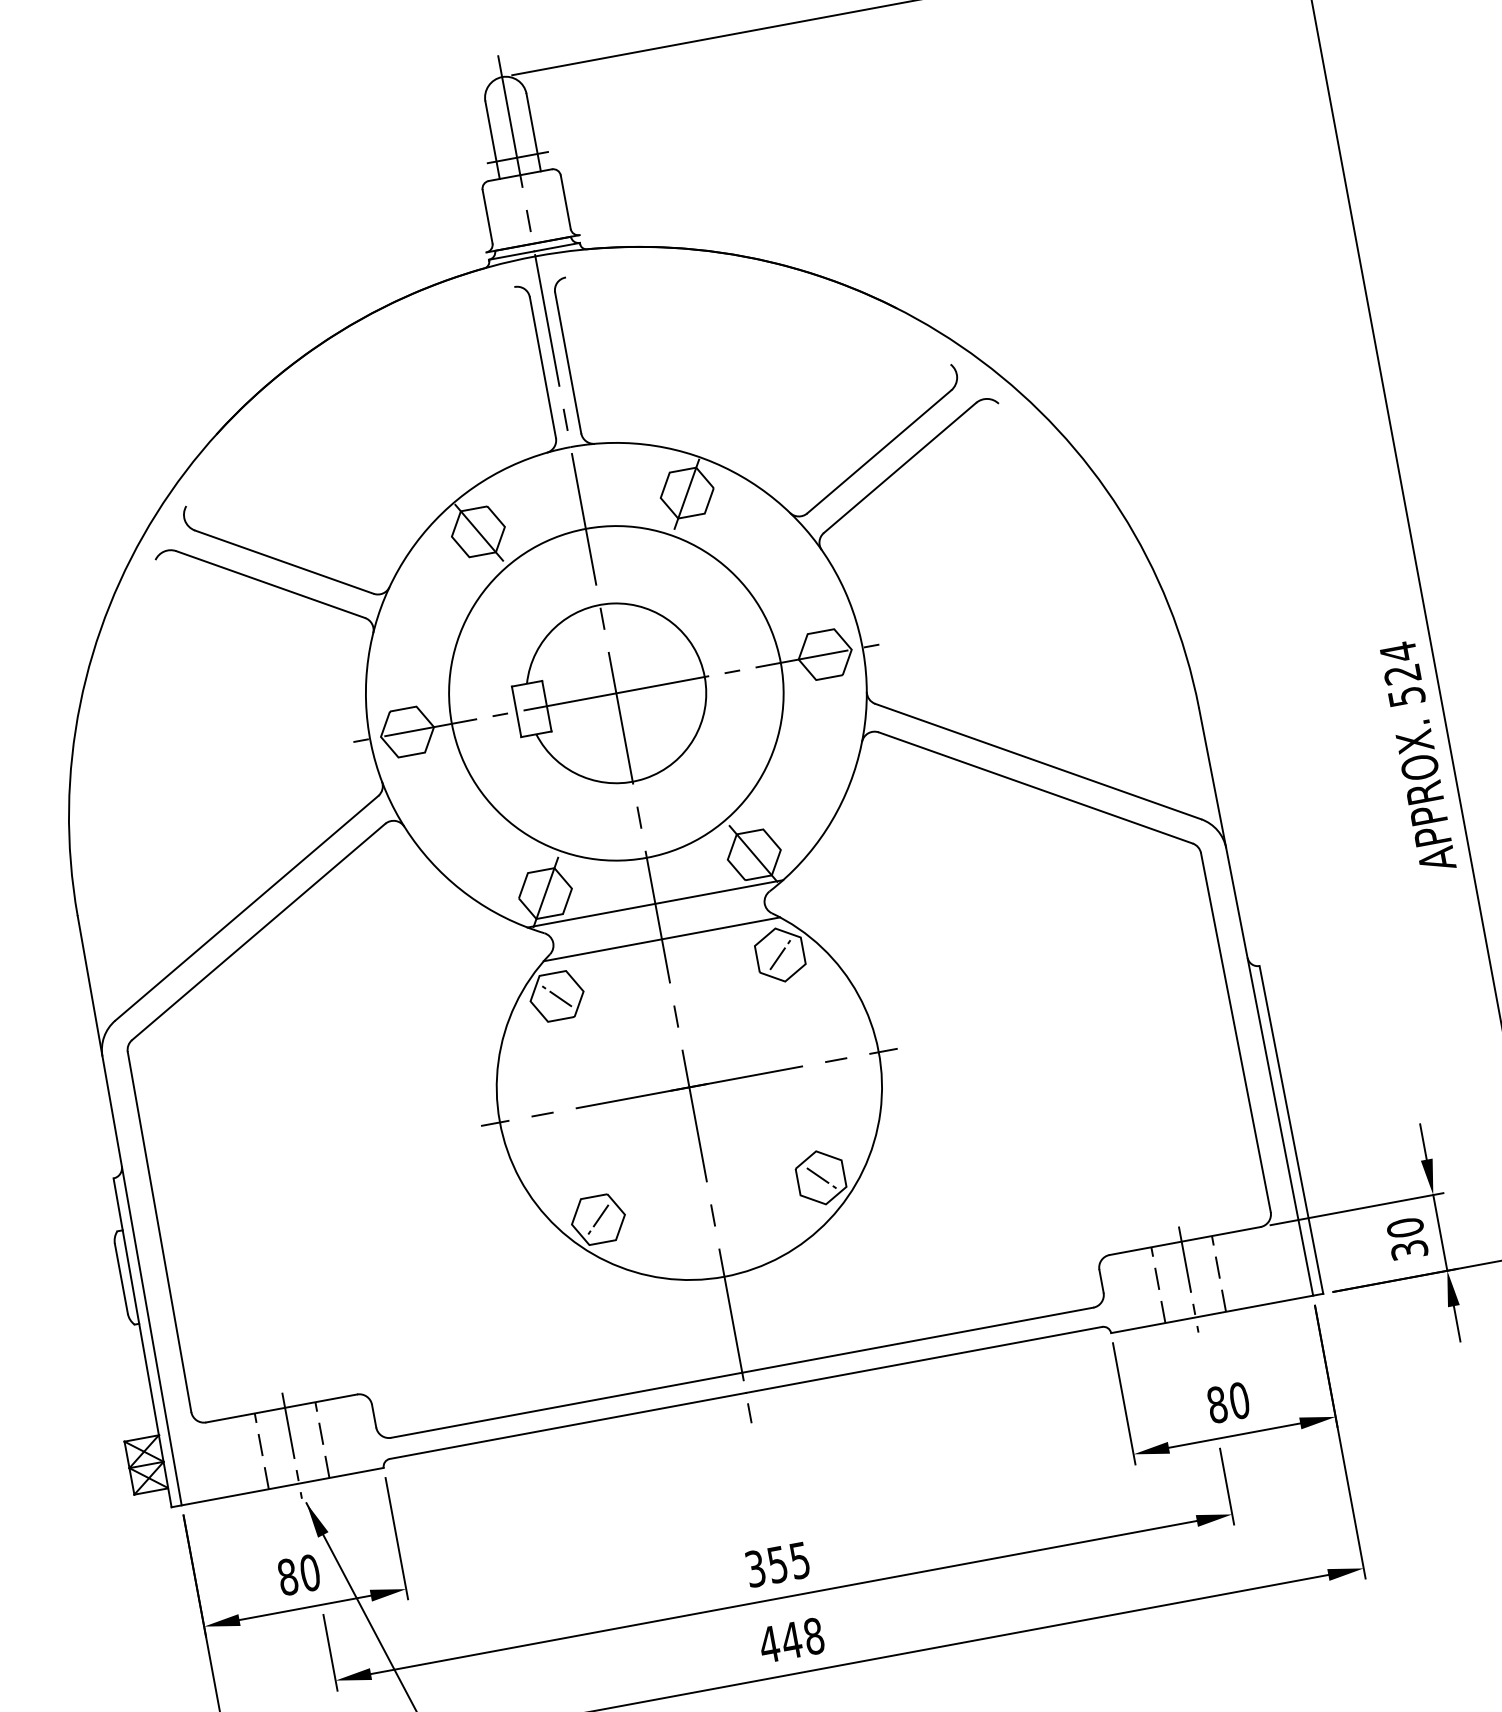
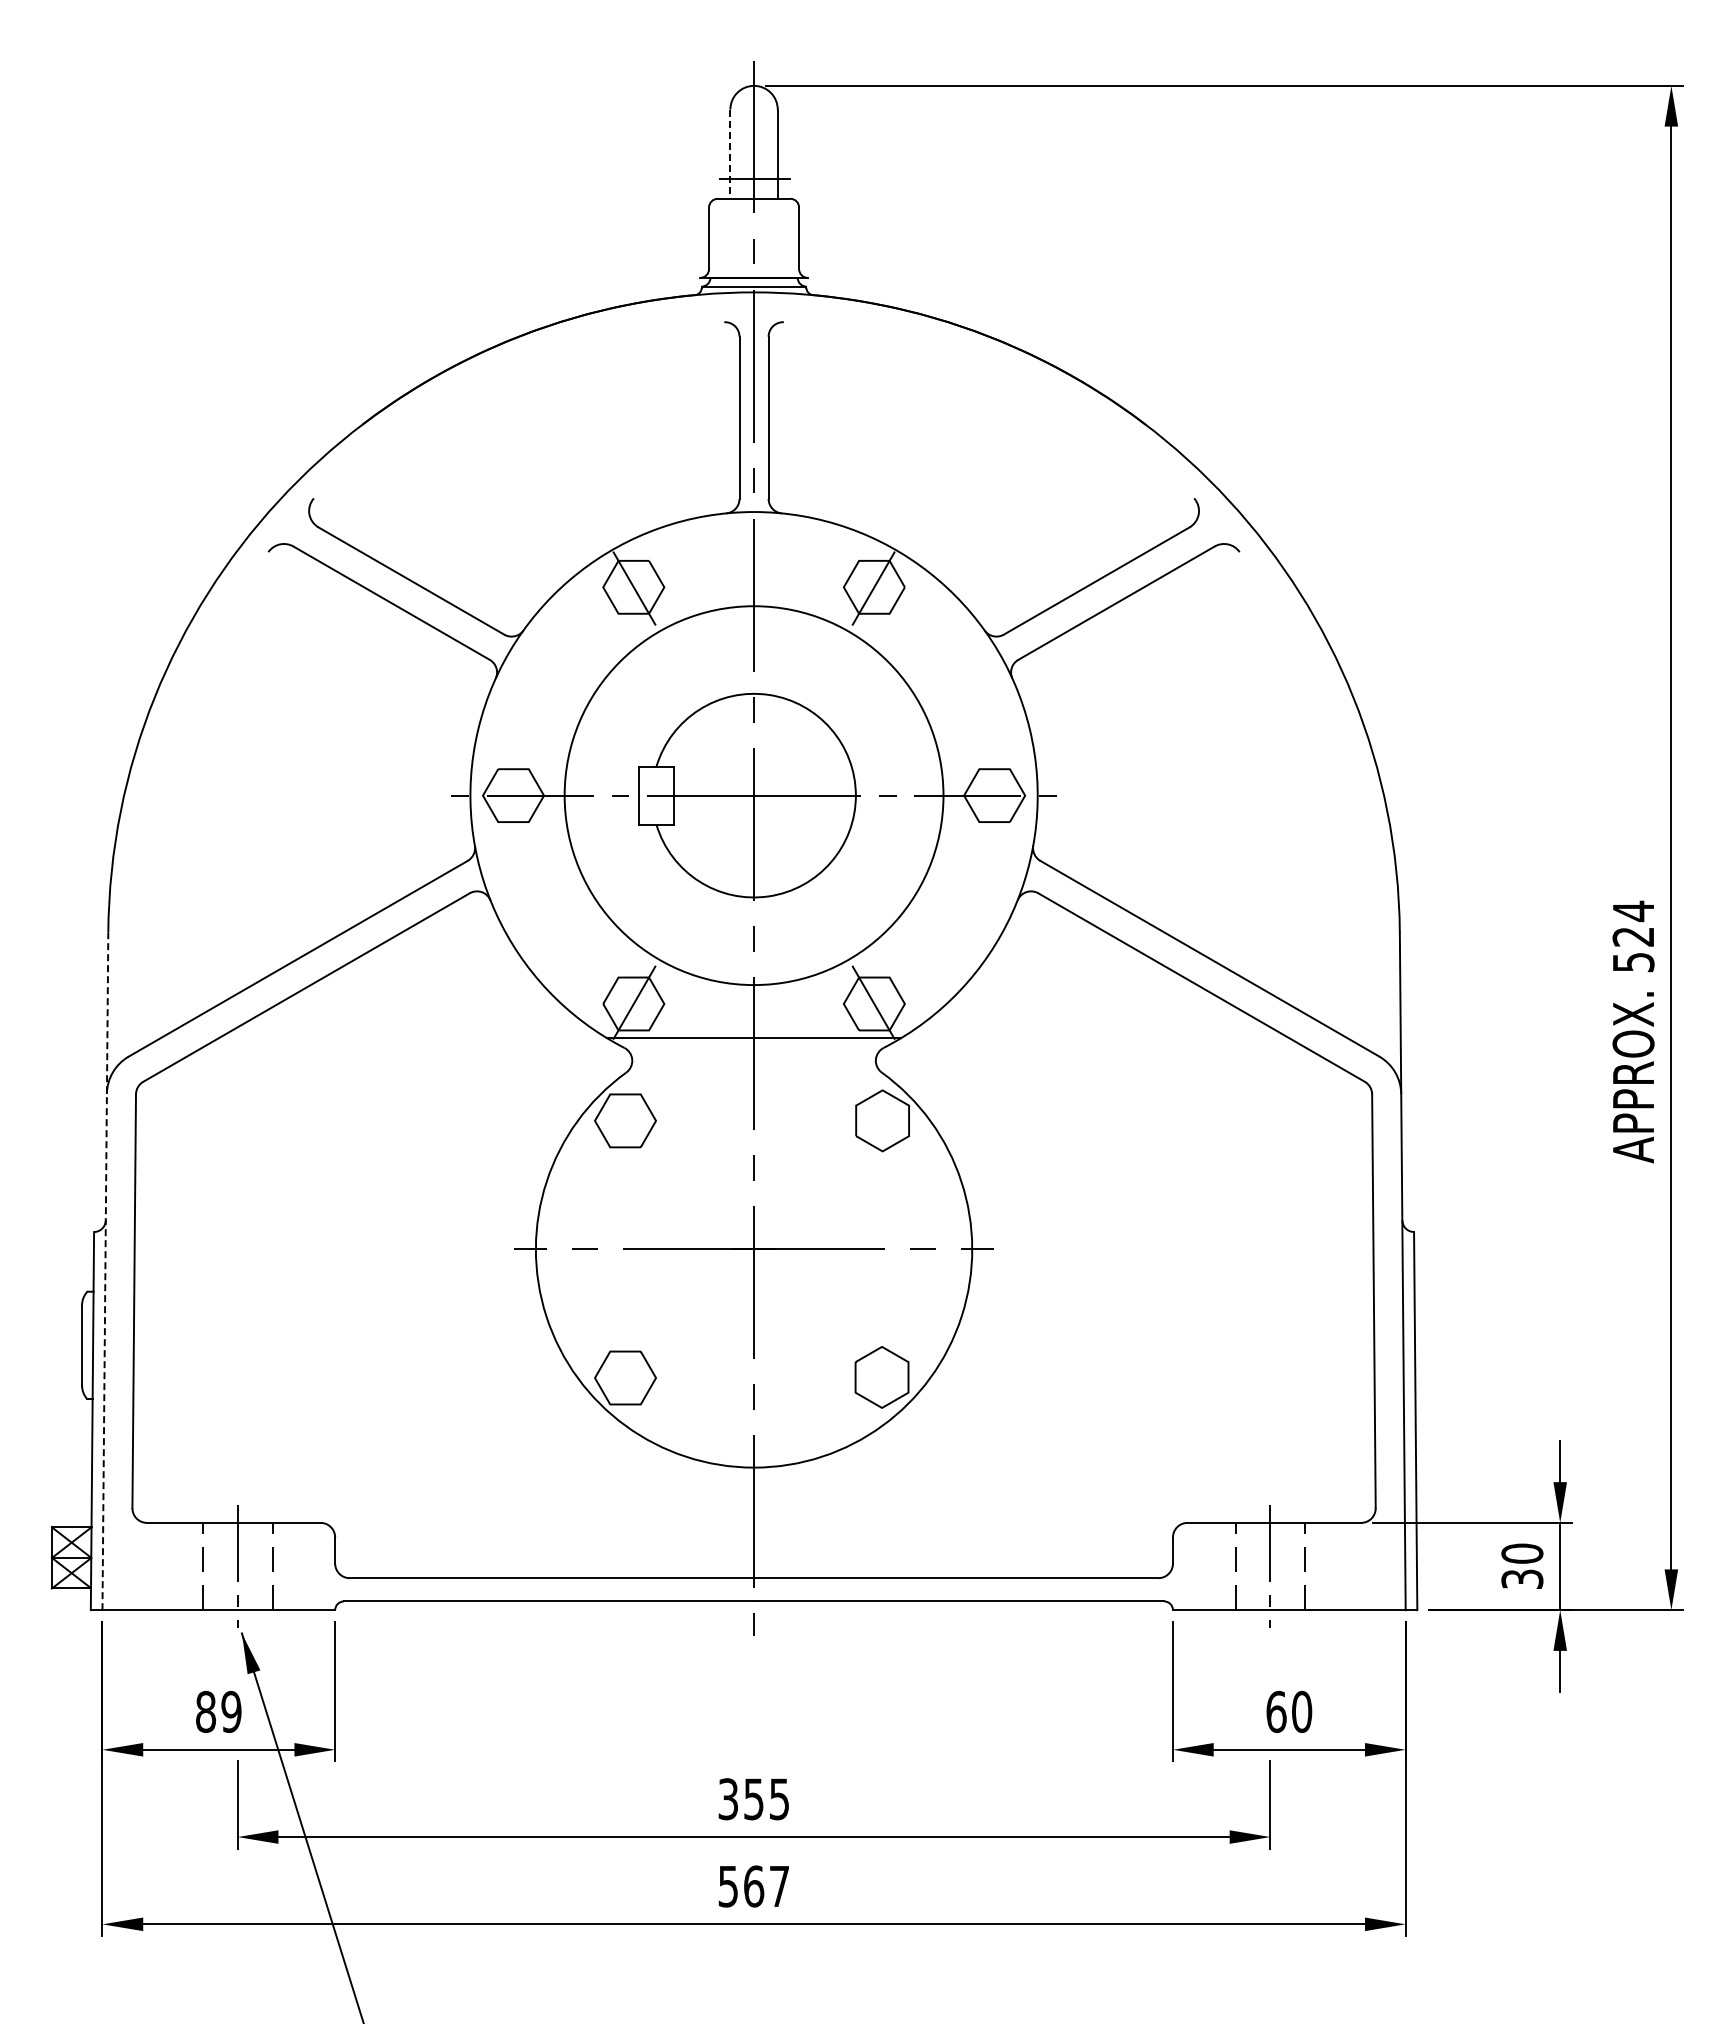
line: (492, 140) -> (730, 154), solid -> dashed
line: (661, 939) -> (753, 1078), removed
line: (780, 954) -> (882, 1120), removed
line: (557, 996) -> (625, 1120), removed
line: (821, 1177) -> (882, 1377), removed
line: (129, 1210) -> (105, 1271), solid -> dashed
line: (598, 1219) -> (625, 1377), removed
text: (1217, 1404) -> (1276, 1711), 80 -> 60
text: (310, 1573) -> (231, 1712), 80 -> 89
text: (791, 1640) -> (753, 1886), 448 -> 567

